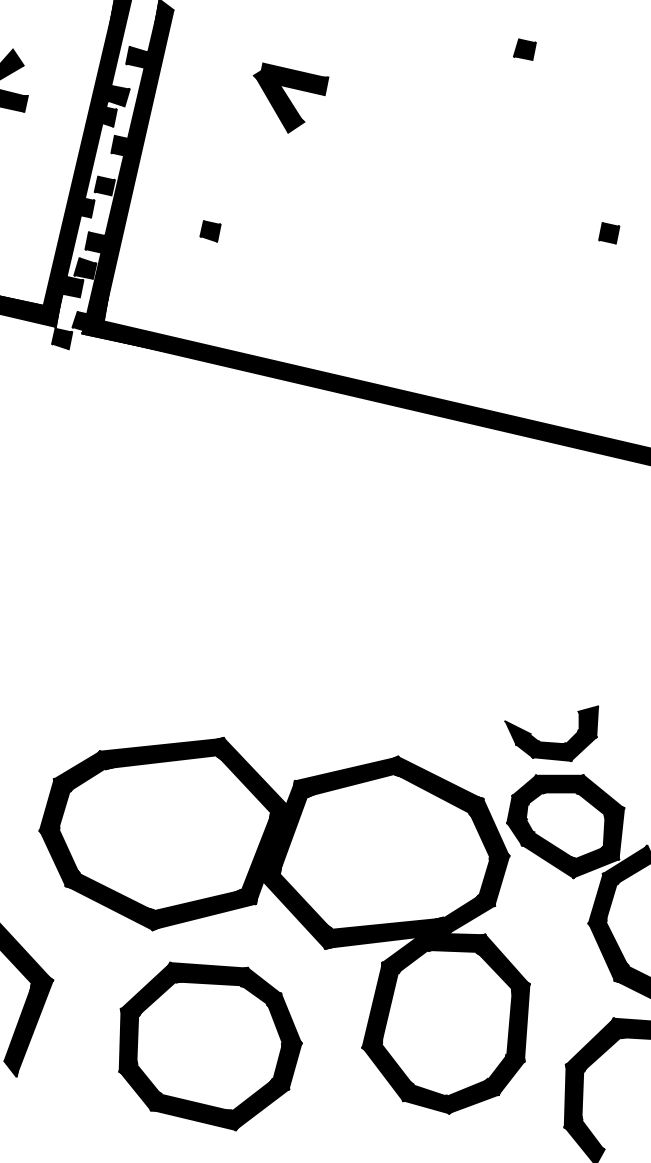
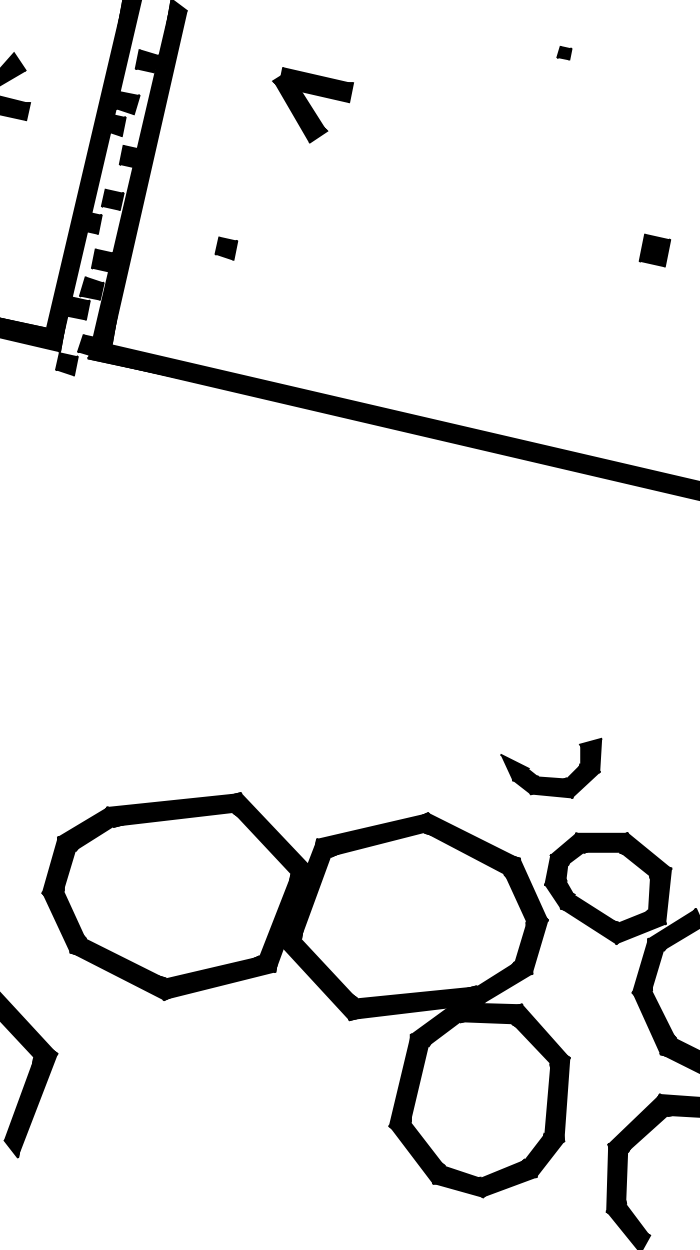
part: (524, 49) -> (563, 53), size x0.6
part: (609, 233) -> (655, 250), size x1.4
part: (551, 742) -> (551, 777), moved
part: (210, 1046) -> (226, 1124), removed

